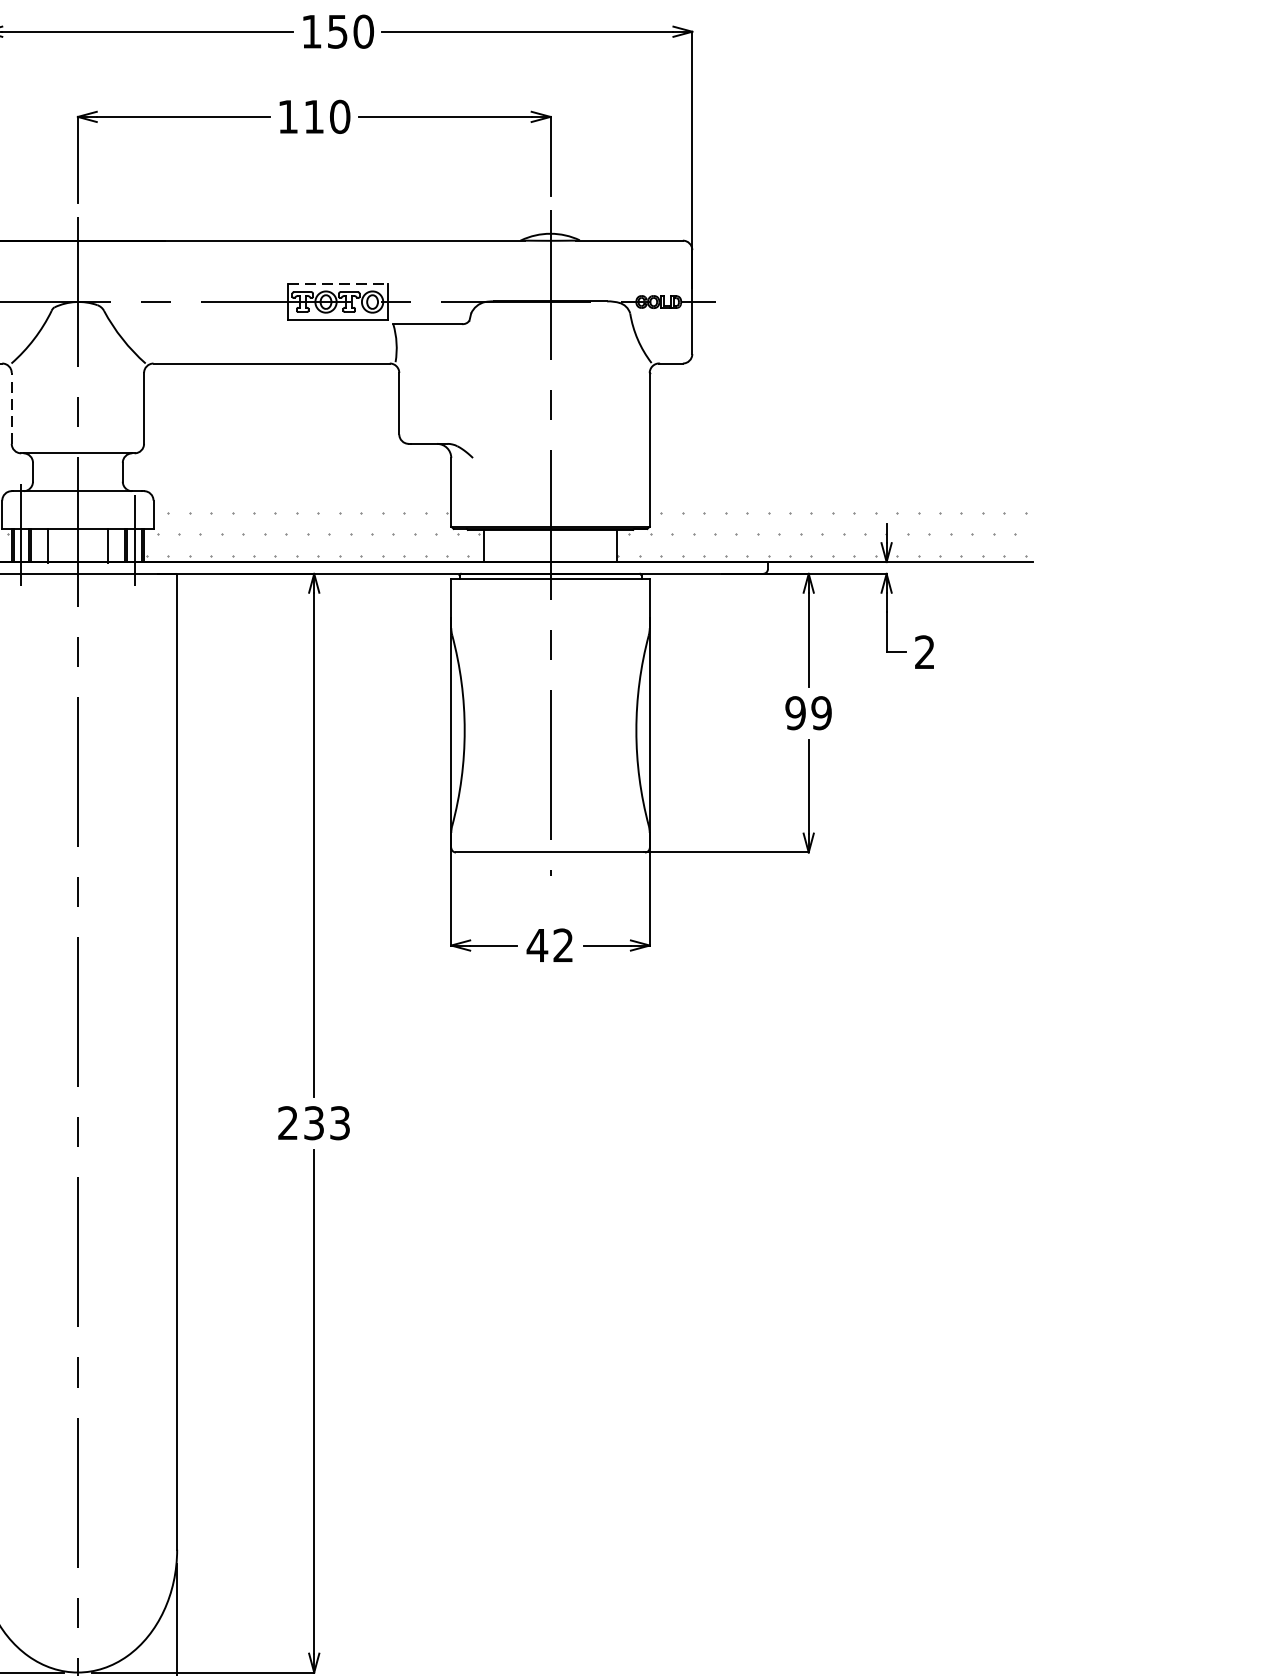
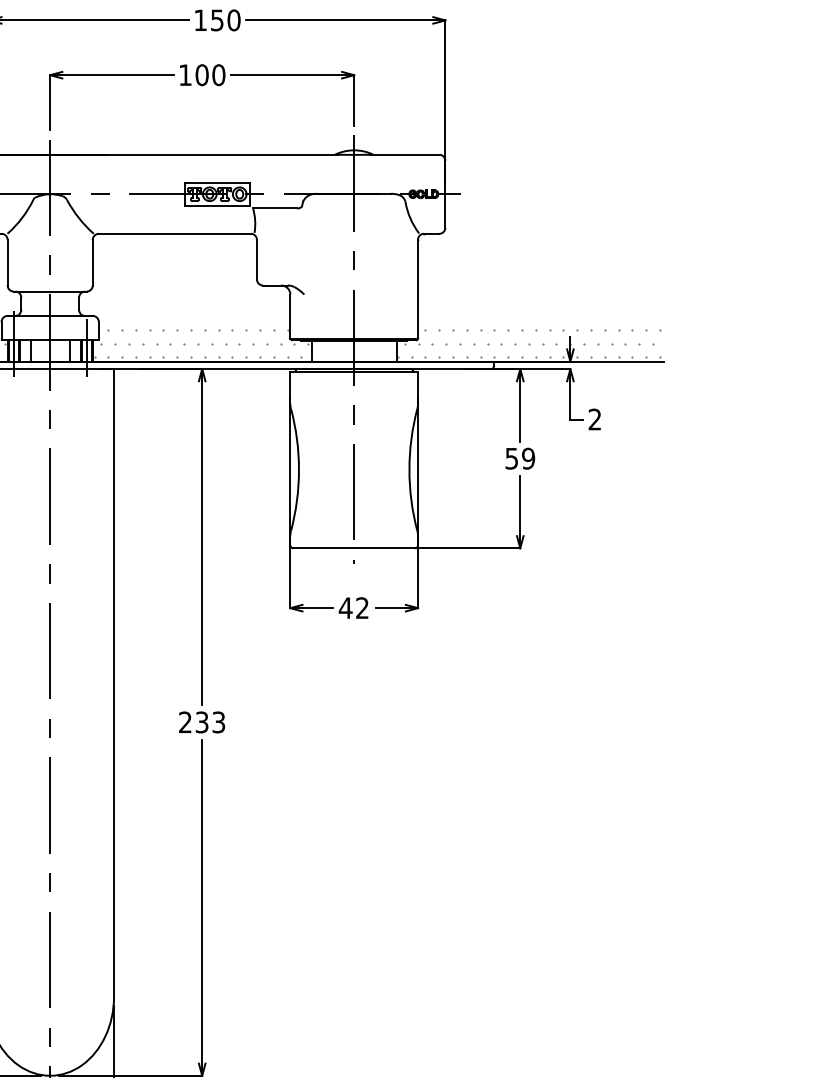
text: (313, 117) -> (201, 75), 110 -> 100
line: (337, 283) -> (217, 182), dashed -> solid
line: (11, 408) -> (7, 262), dashed -> solid
text: (795, 712) -> (511, 458), 99 -> 59

